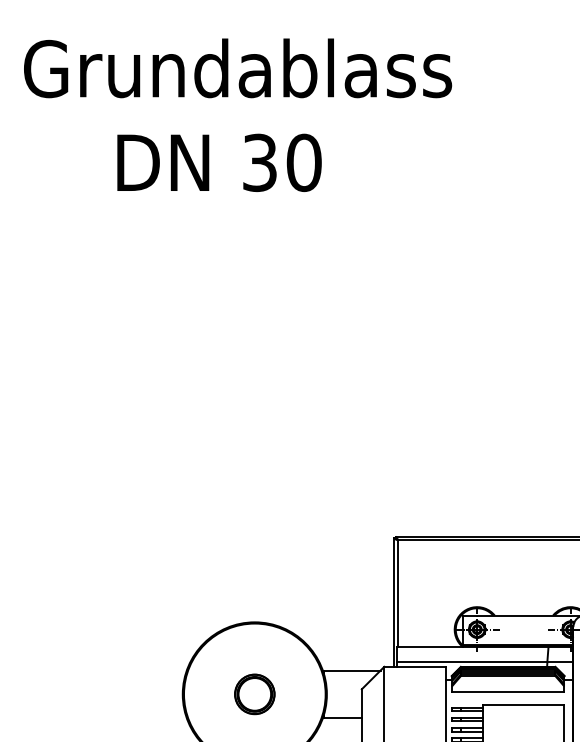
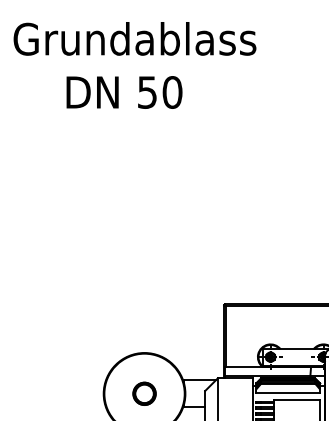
text: (260, 162) -> (147, 92), 30 -> 50

